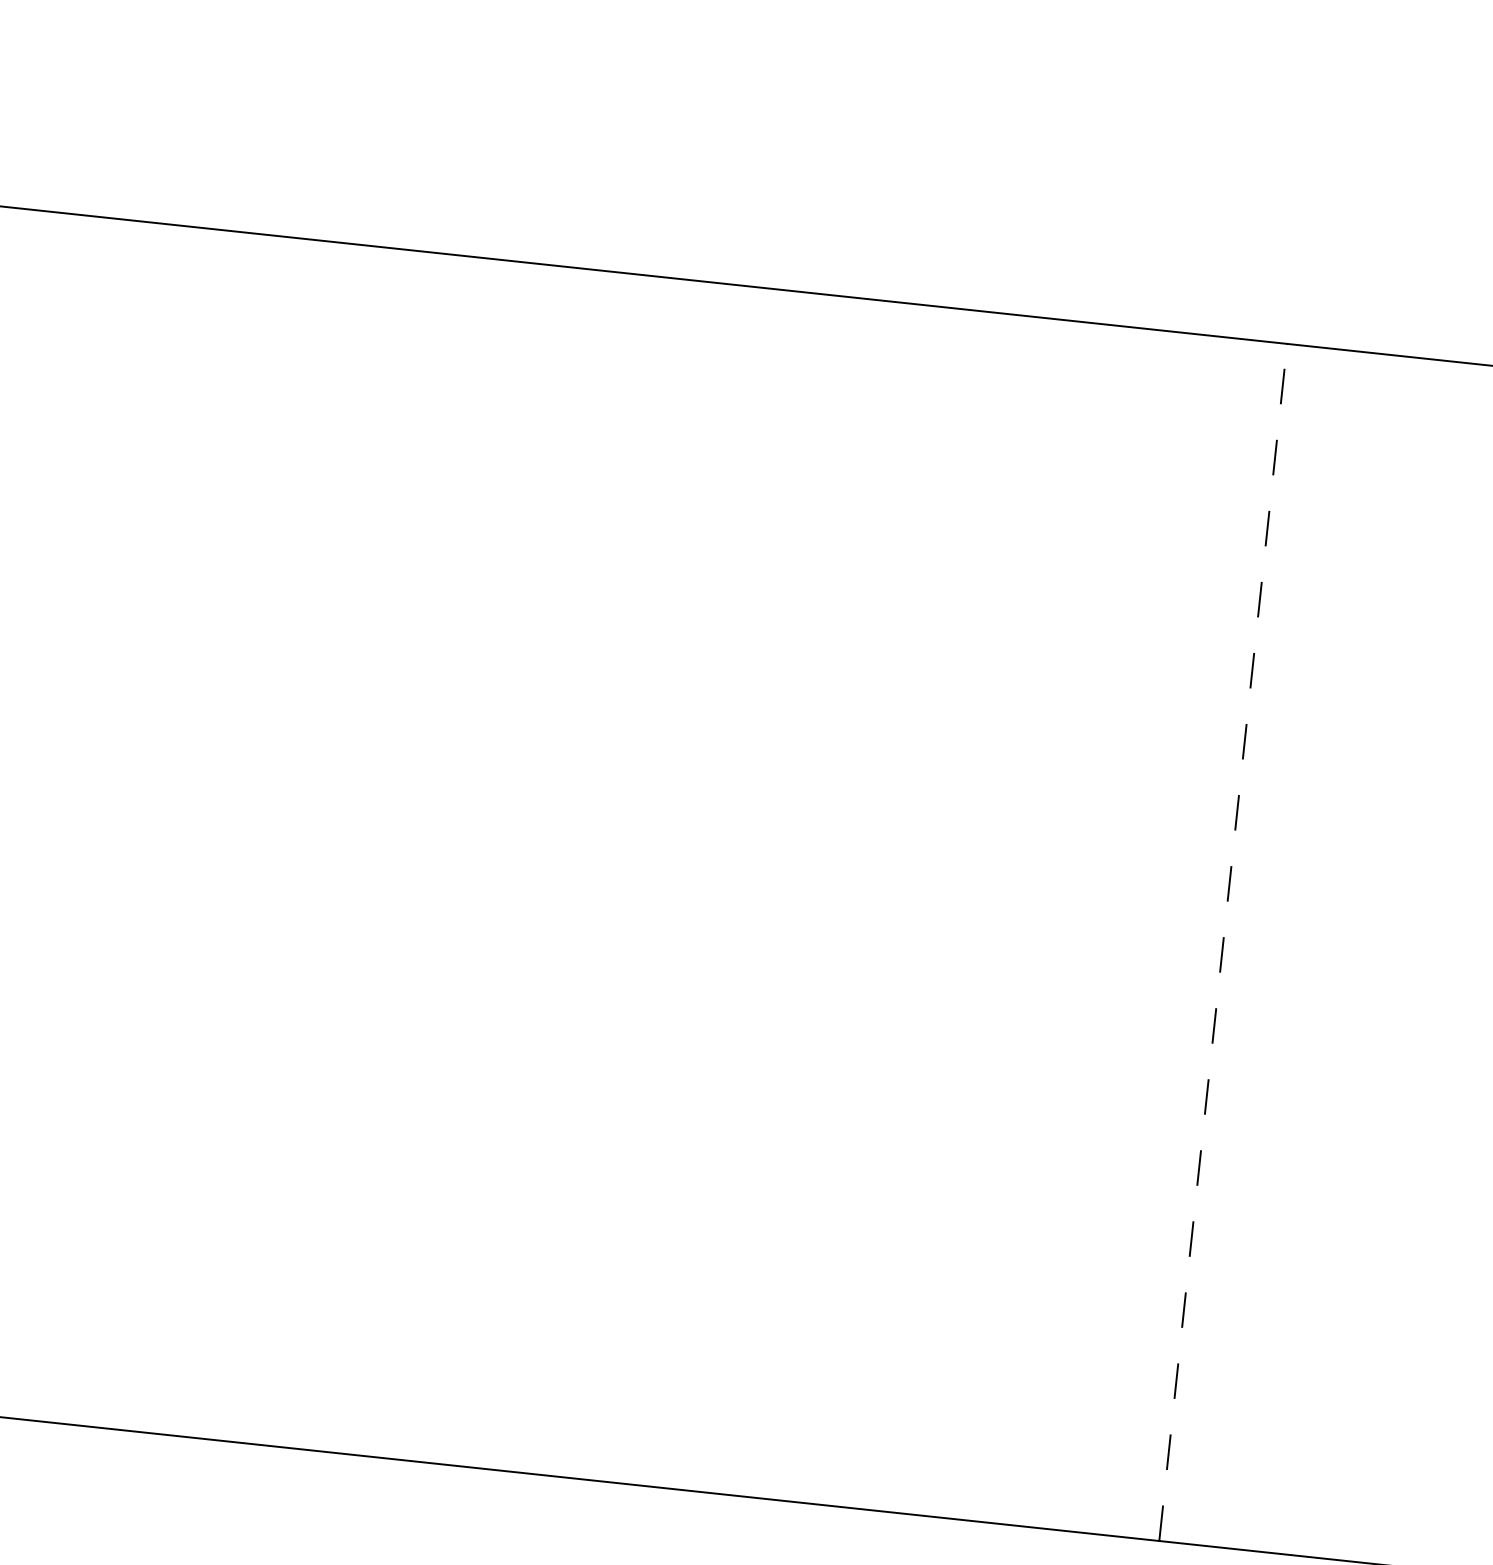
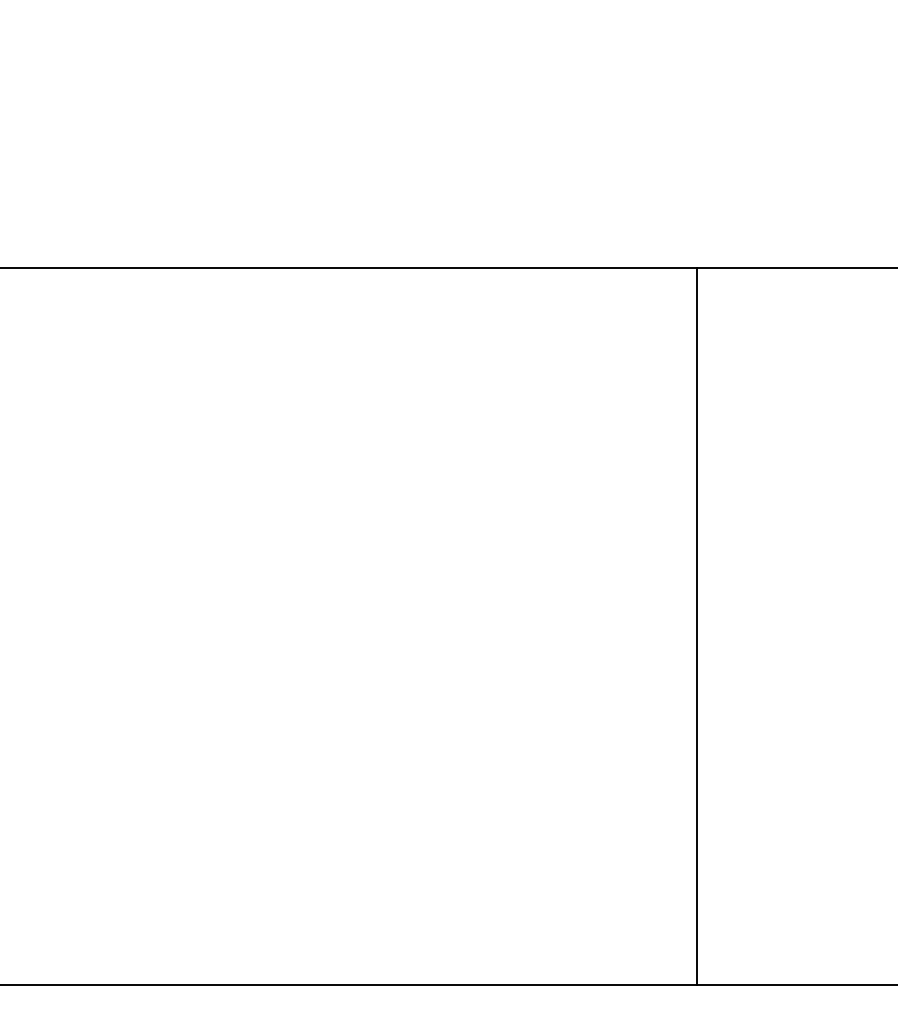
line: (1223, 940) -> (697, 625), dashed -> solid

